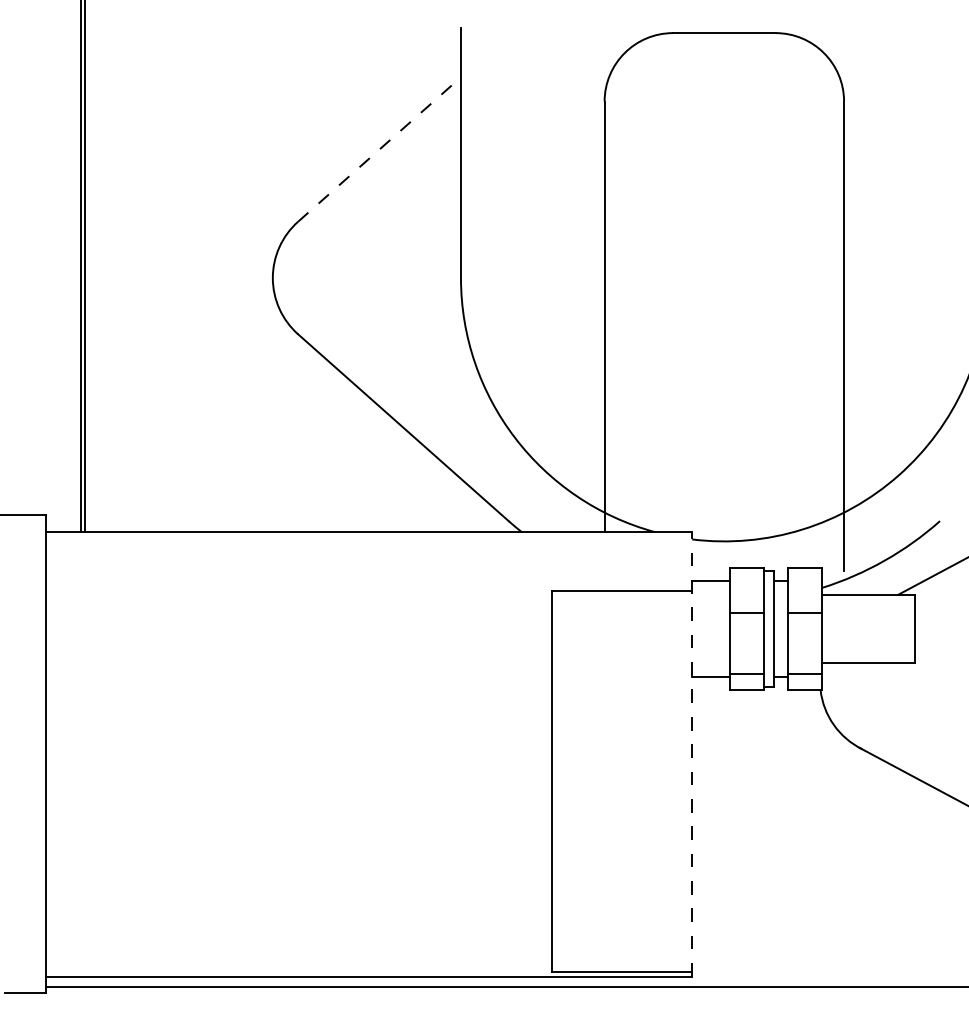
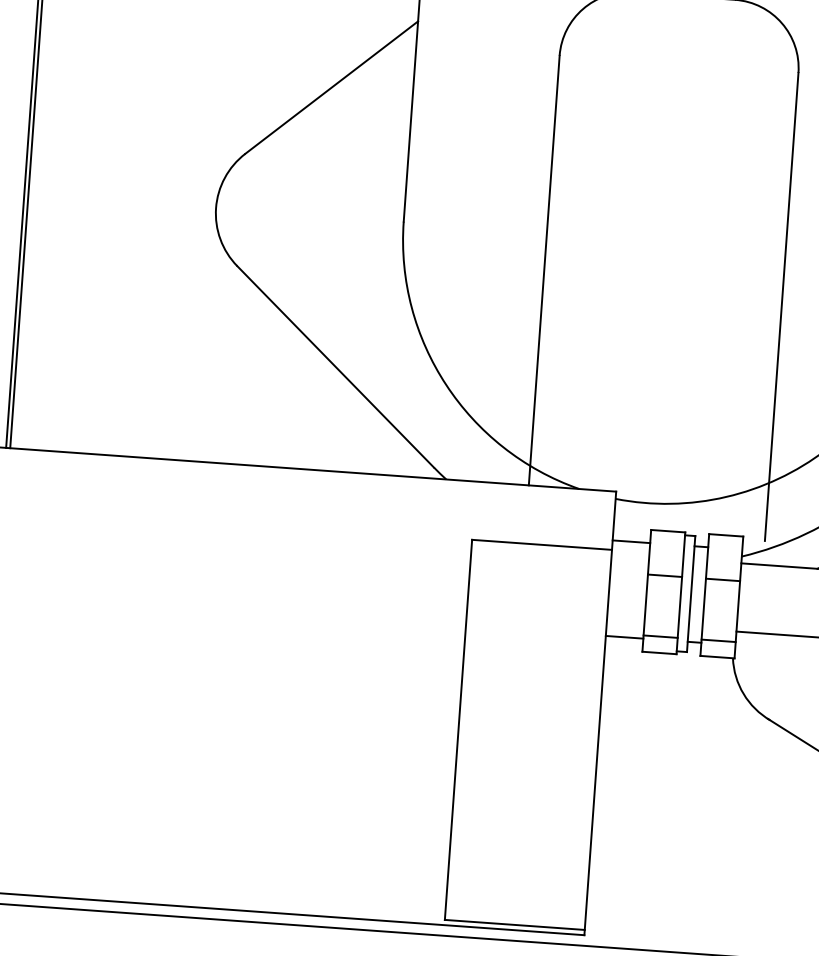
line: (379, 149) -> (331, 87), dashed -> solid
line: (692, 753) -> (600, 712), dashed -> solid

